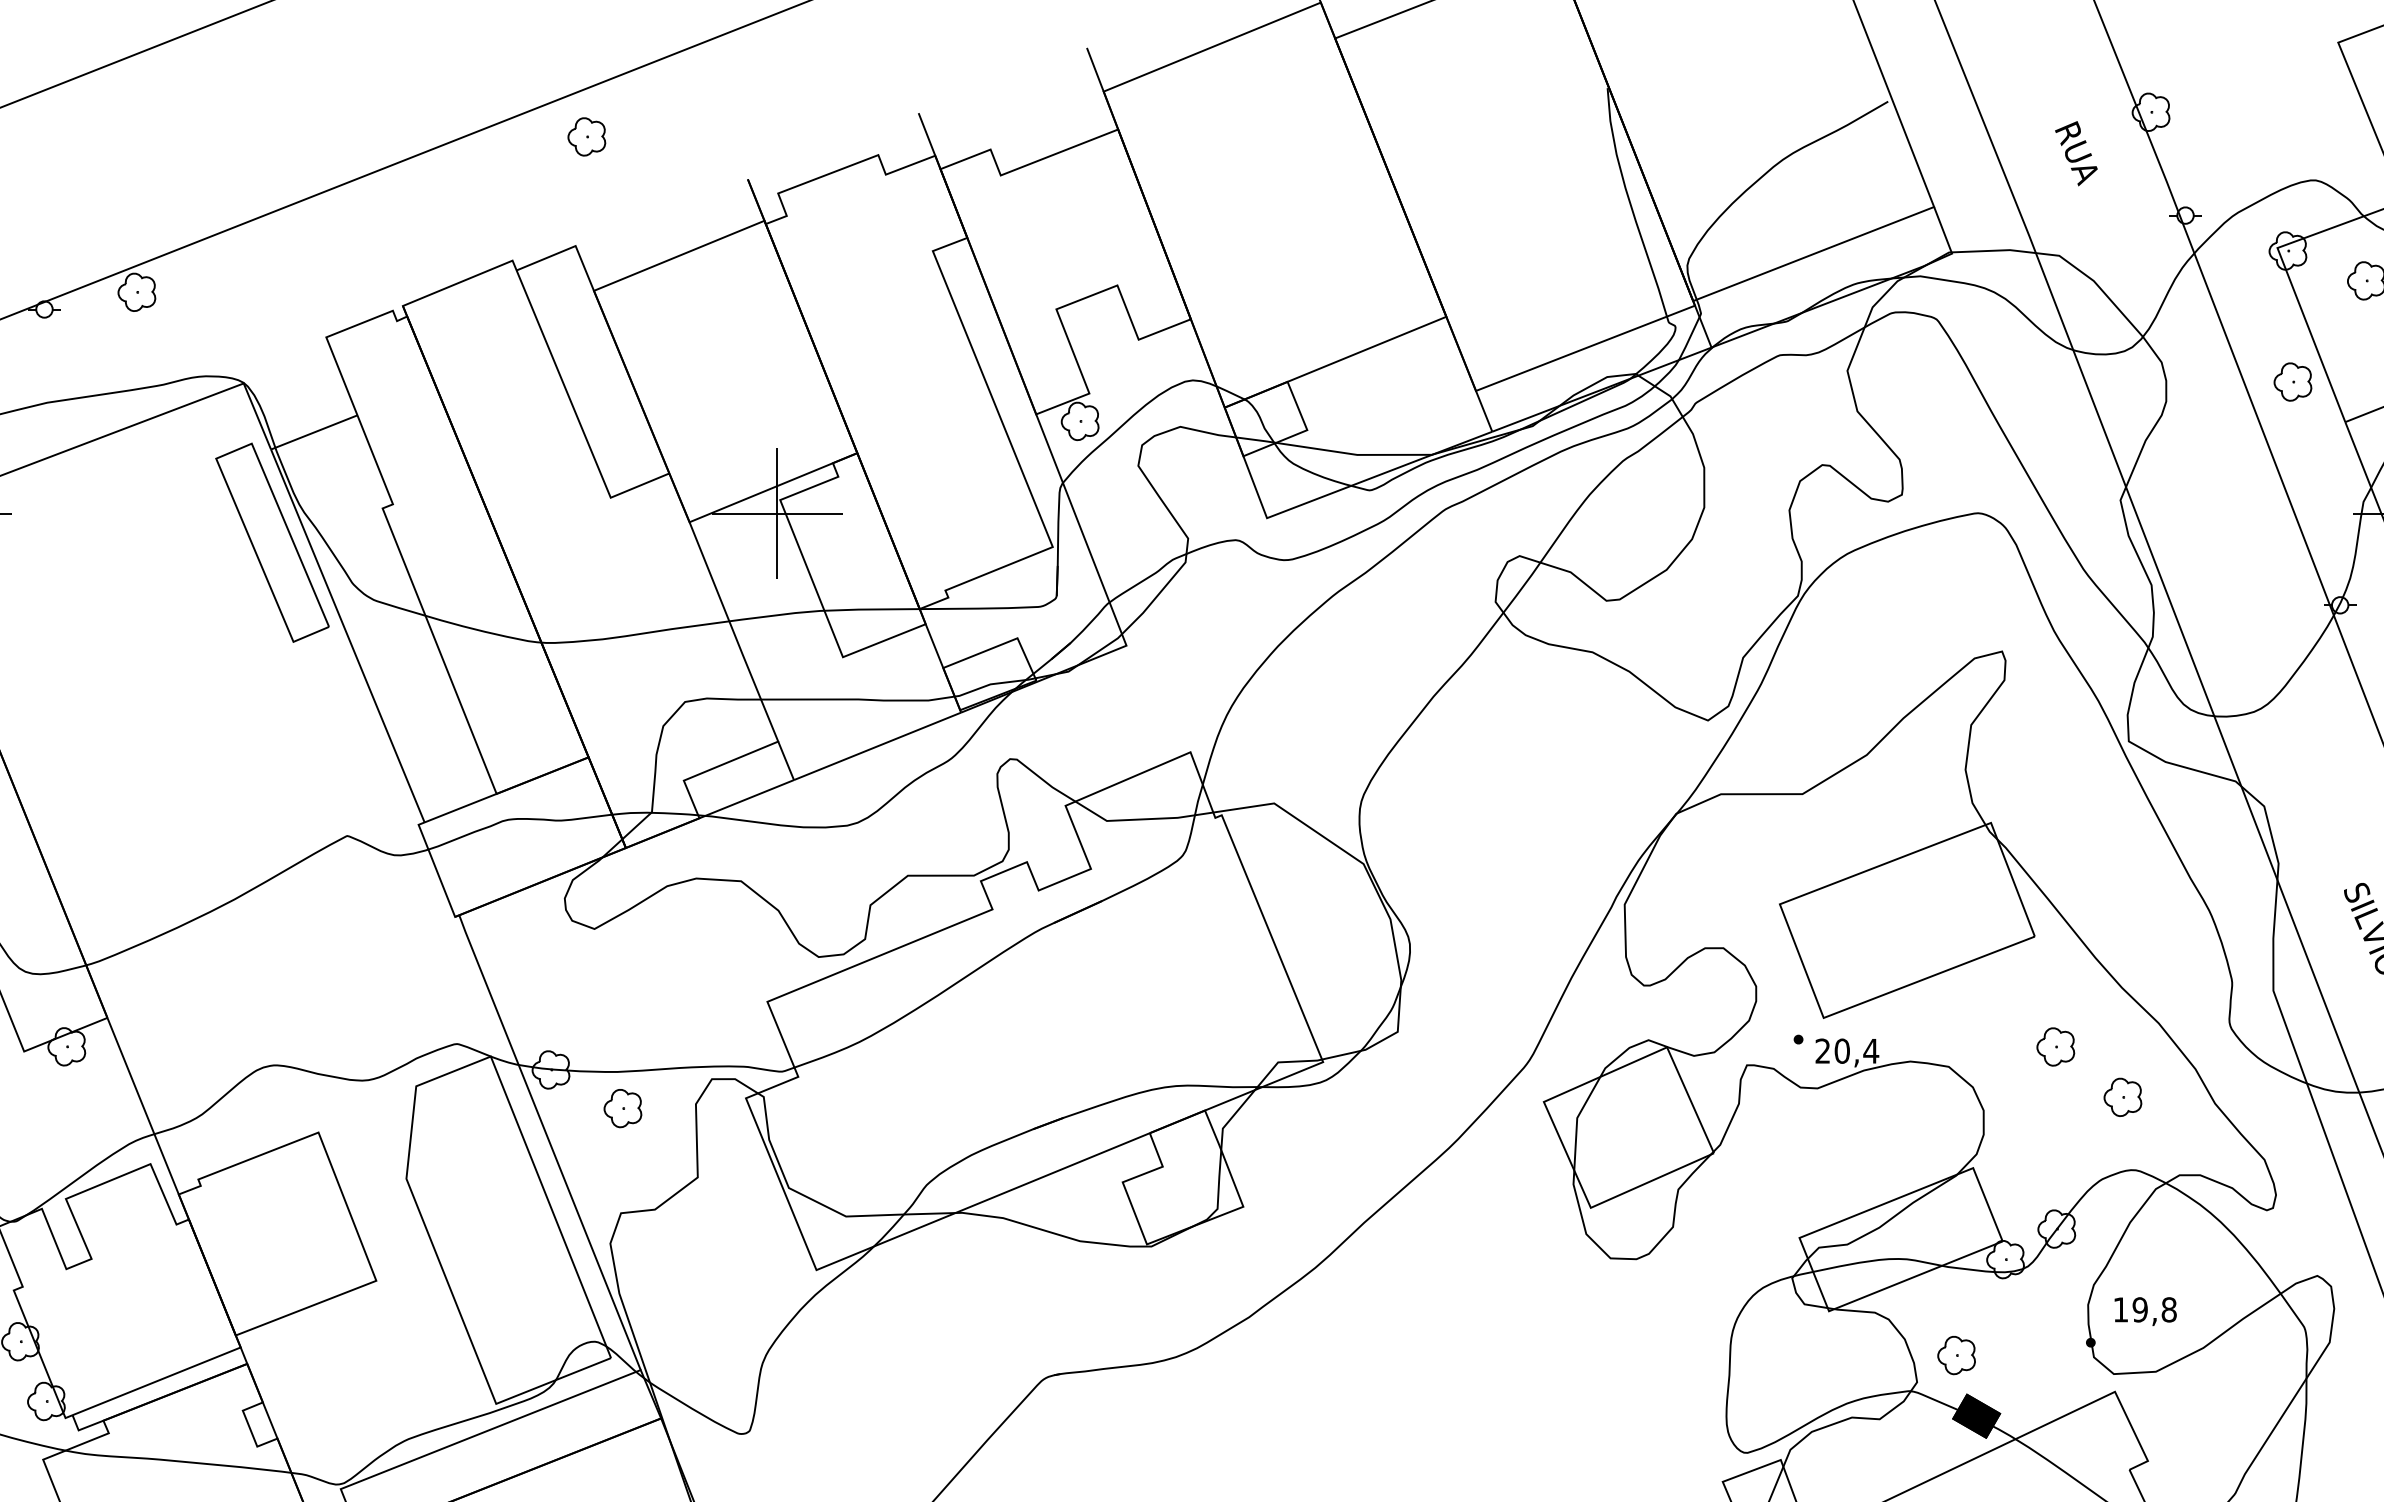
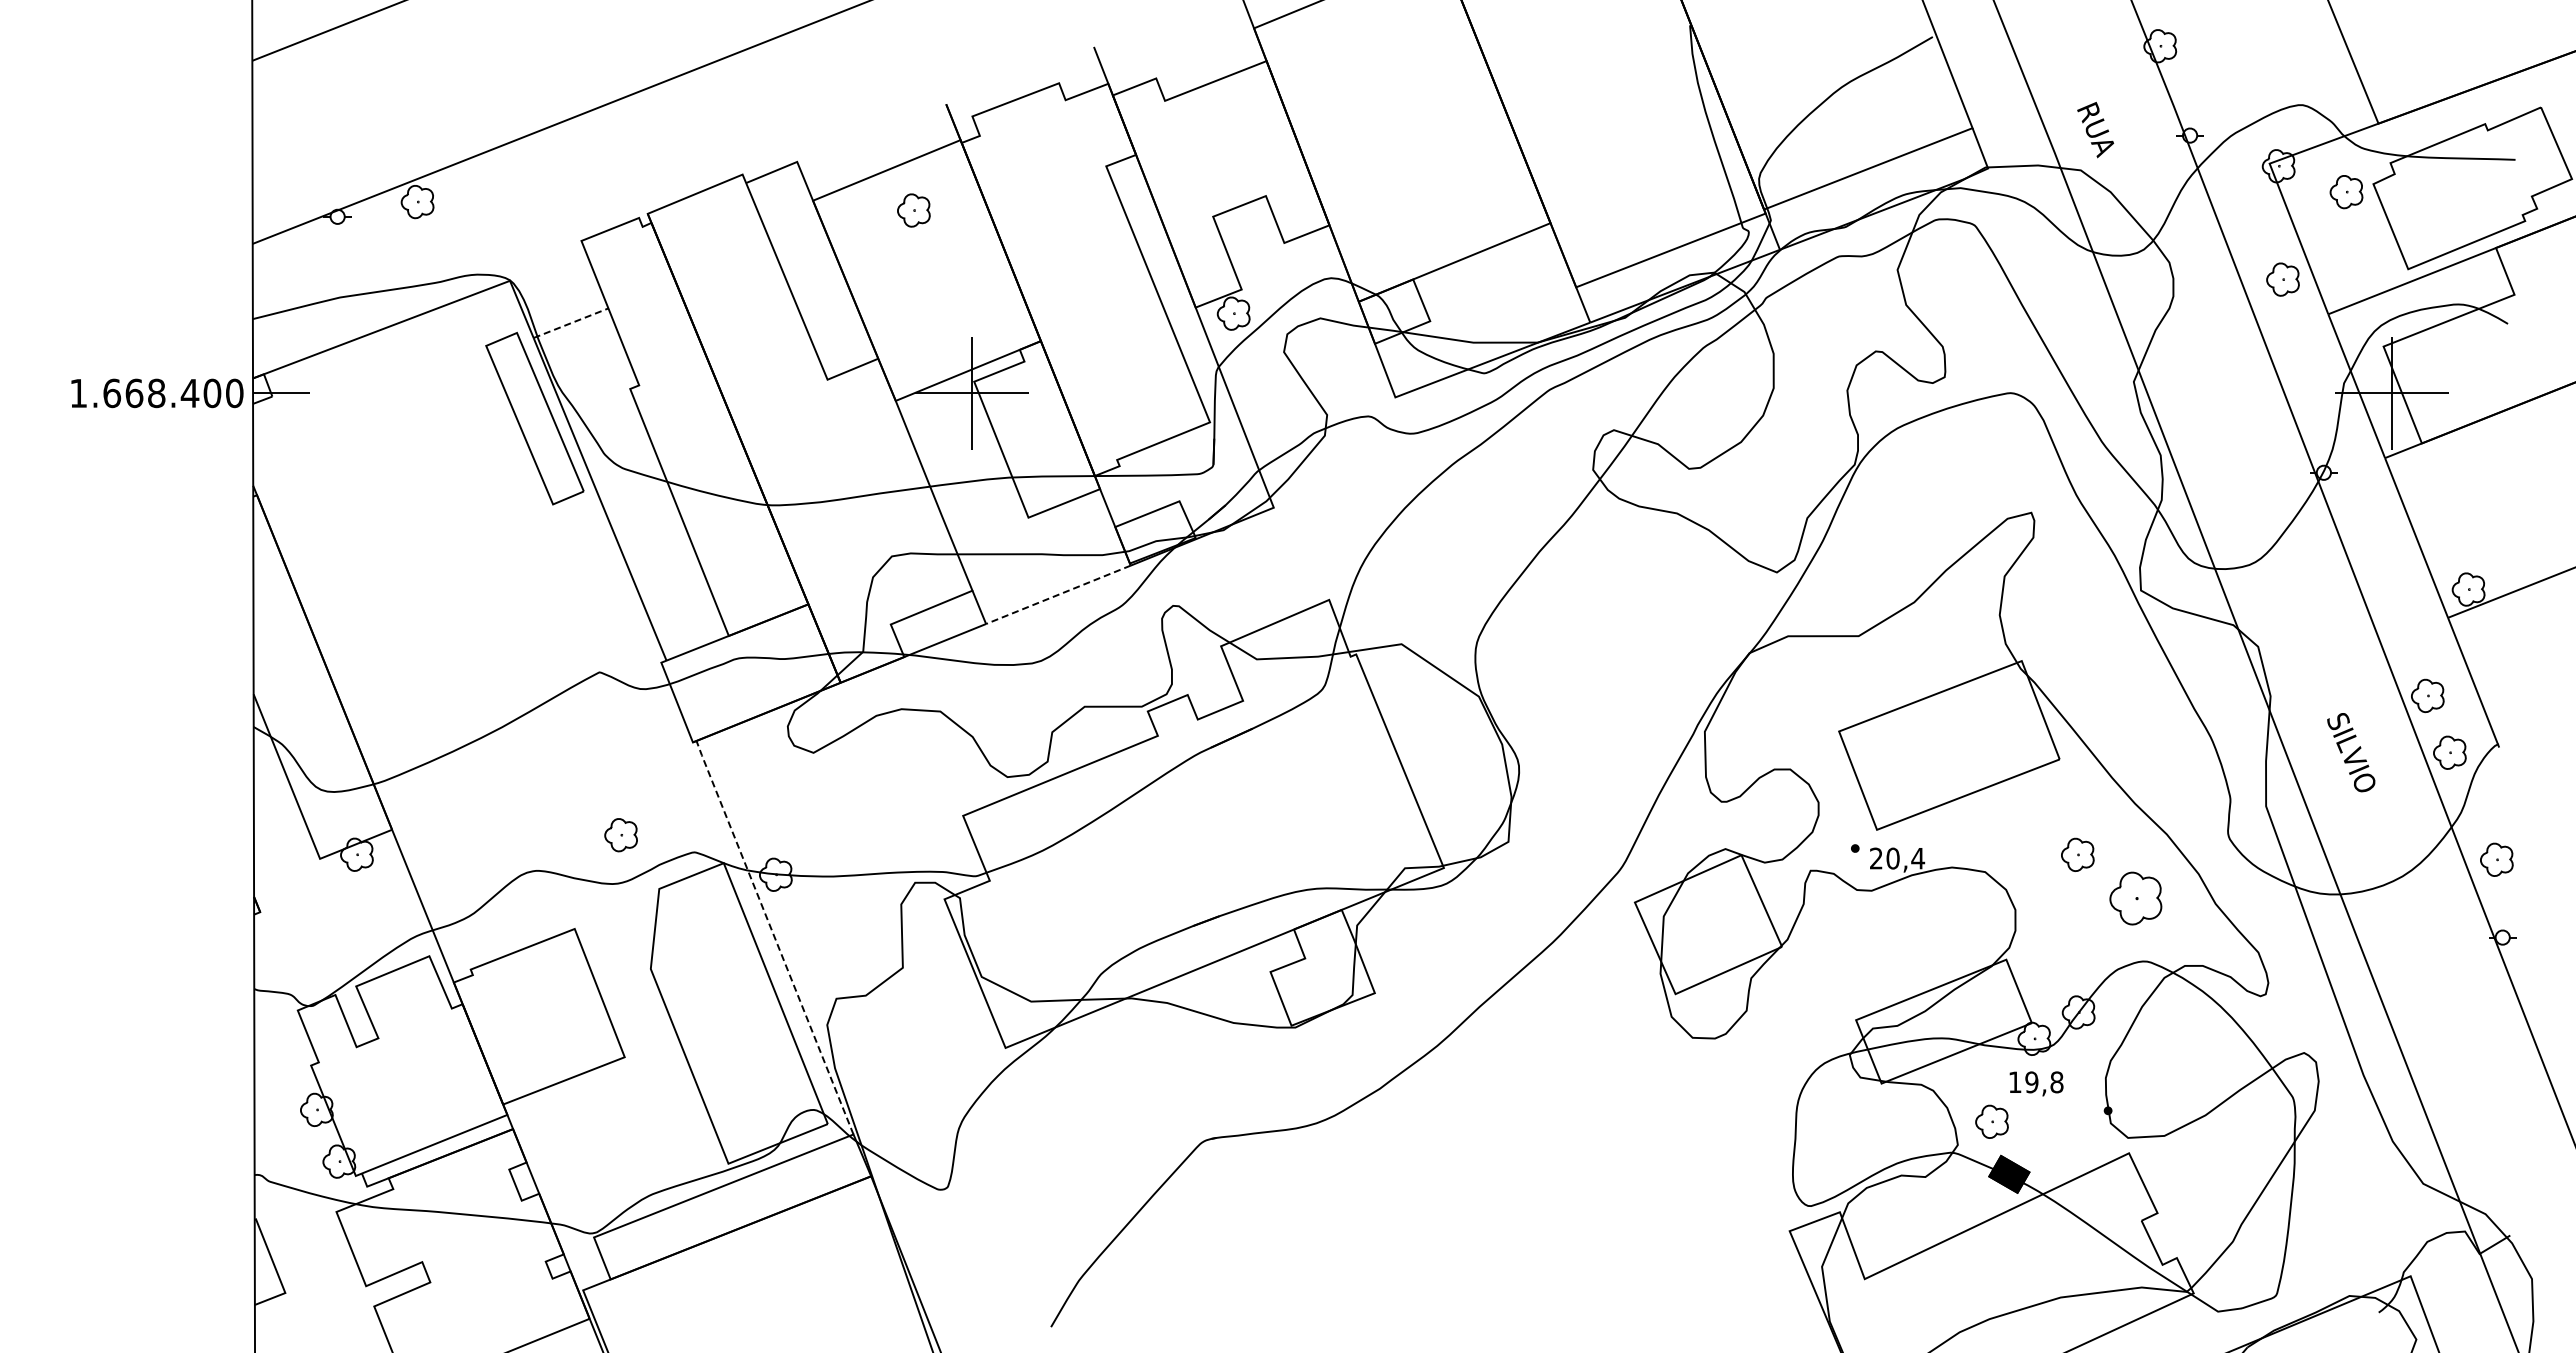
part: (586, 136) -> (913, 210), moved
text: (2076, 153) -> (2095, 129), moved
line: (314, 432) -> (571, 323), solid -> dashed
line: (877, 745) -> (1058, 594), solid -> dashed
part: (2122, 1097) -> (2135, 898), size x1.6
part: (622, 1108) -> (620, 835), moved
line: (549, 1142) -> (774, 937), solid -> dashed
text: (2145, 1311) -> (2036, 1083), moved

